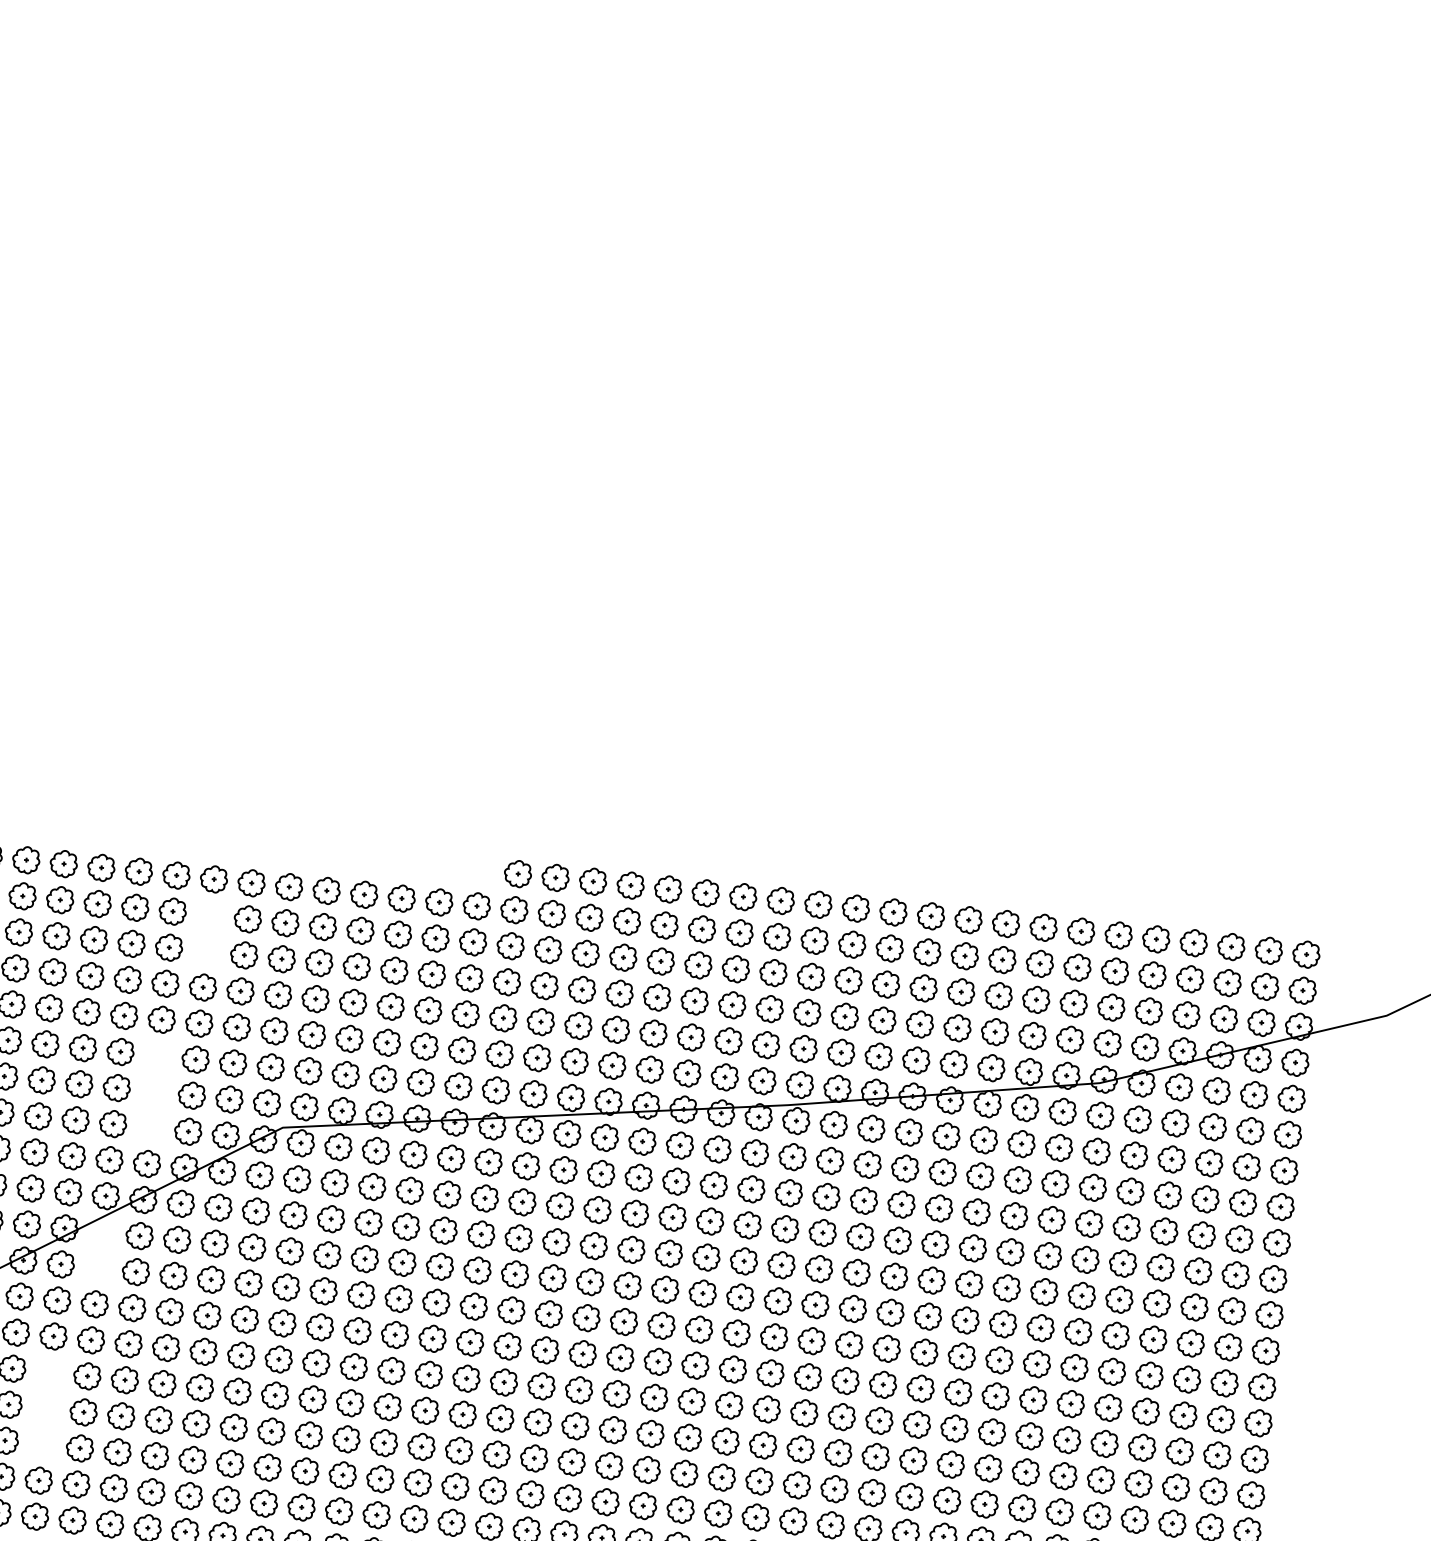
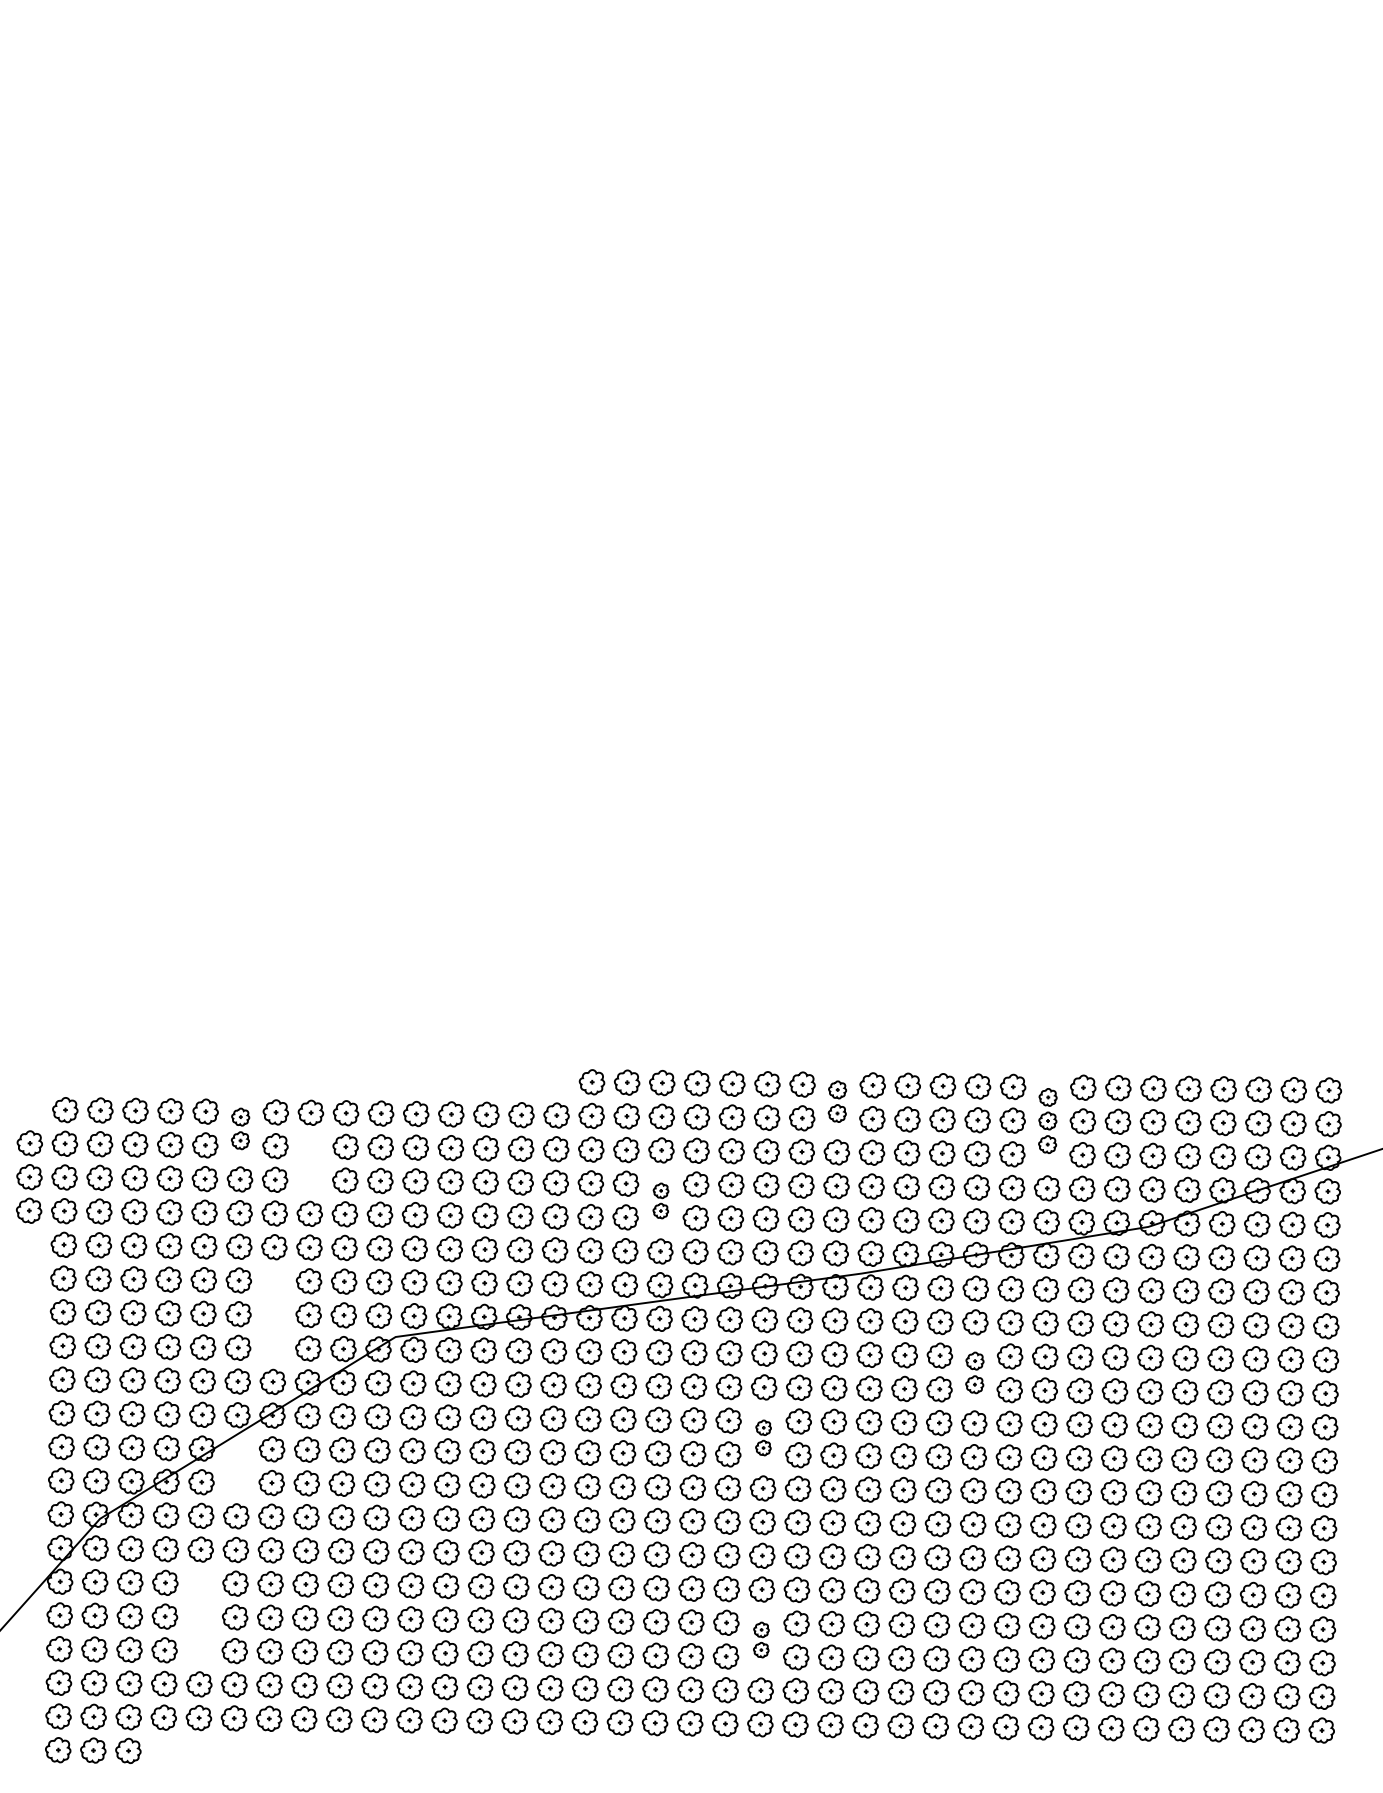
part: (137, 889) -> (240, 1128), size x0.7
part: (779, 918) -> (837, 1101), size x0.7
part: (1002, 959) -> (1047, 1120), size x0.7
part: (579, 1007) -> (660, 1200), size x0.6
part: (899, 1222) -> (974, 1372), size x0.7
part: (667, 1271) -> (763, 1437), size x0.6
part: (645, 1487) -> (761, 1639), size x0.6

